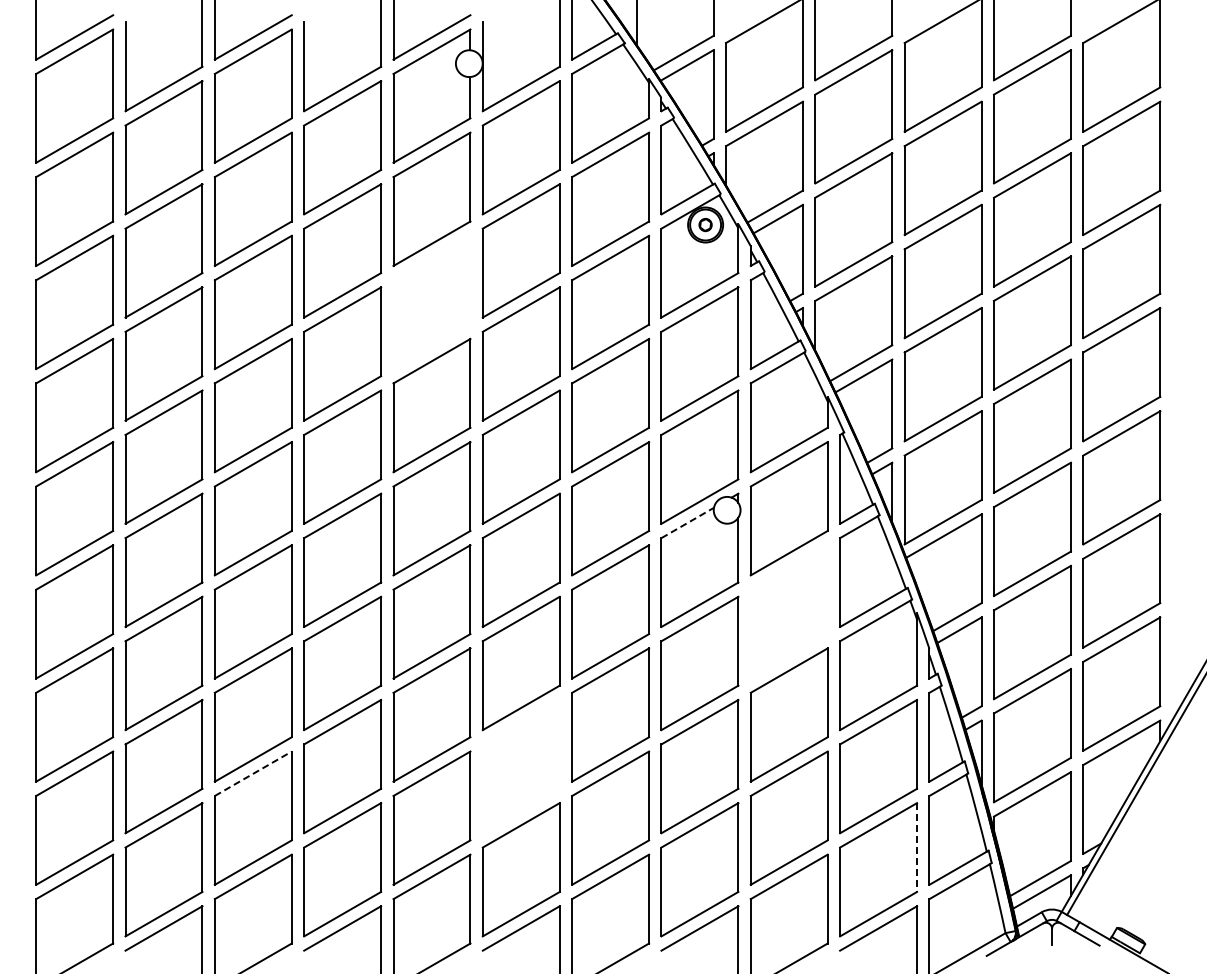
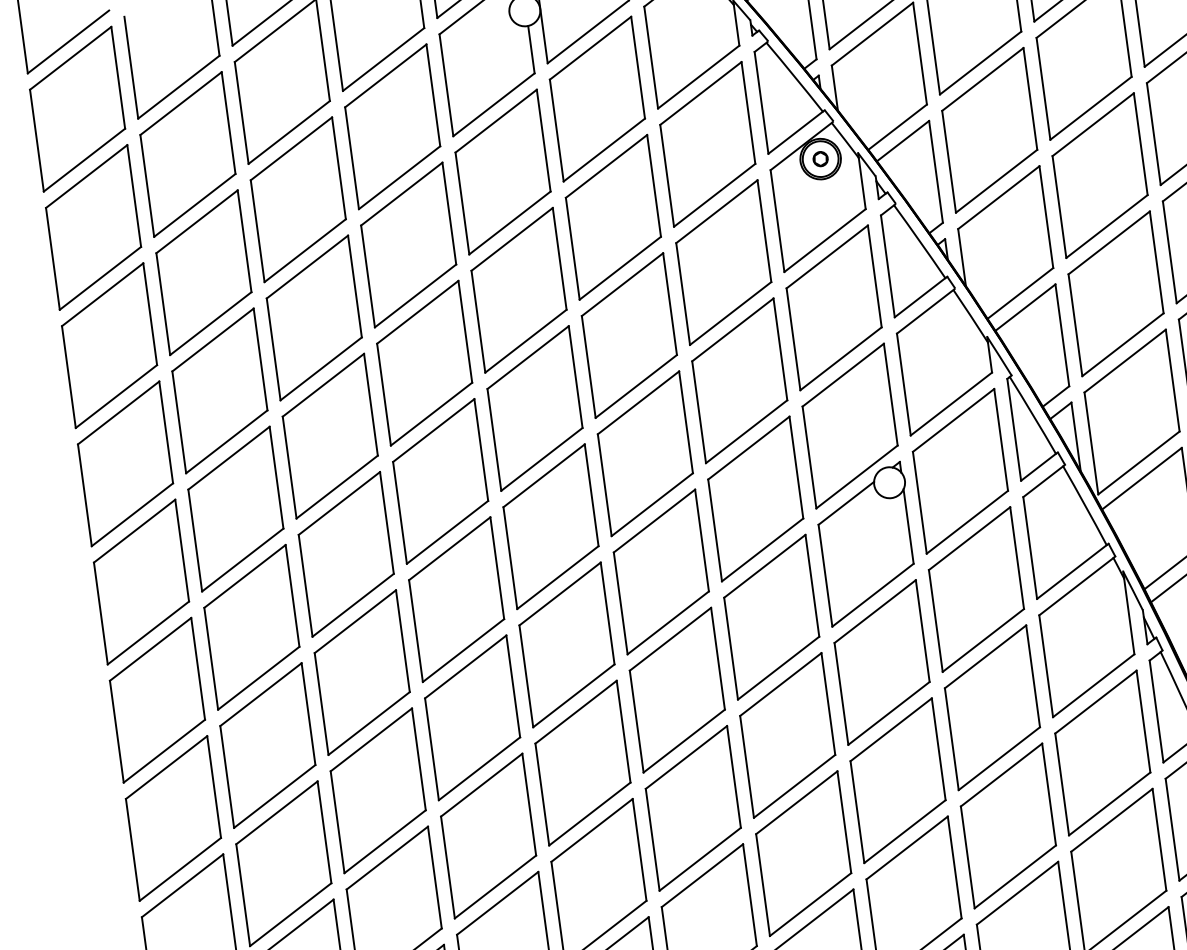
part: (431, 302) -> (518, 290), added
line: (688, 522) -> (847, 502), dashed -> solid
part: (788, 611) -> (975, 589), added
part: (520, 766) -> (692, 808), added
line: (253, 773) -> (387, 857), dashed -> solid
line: (917, 848) -> (1160, 840), dashed -> solid

